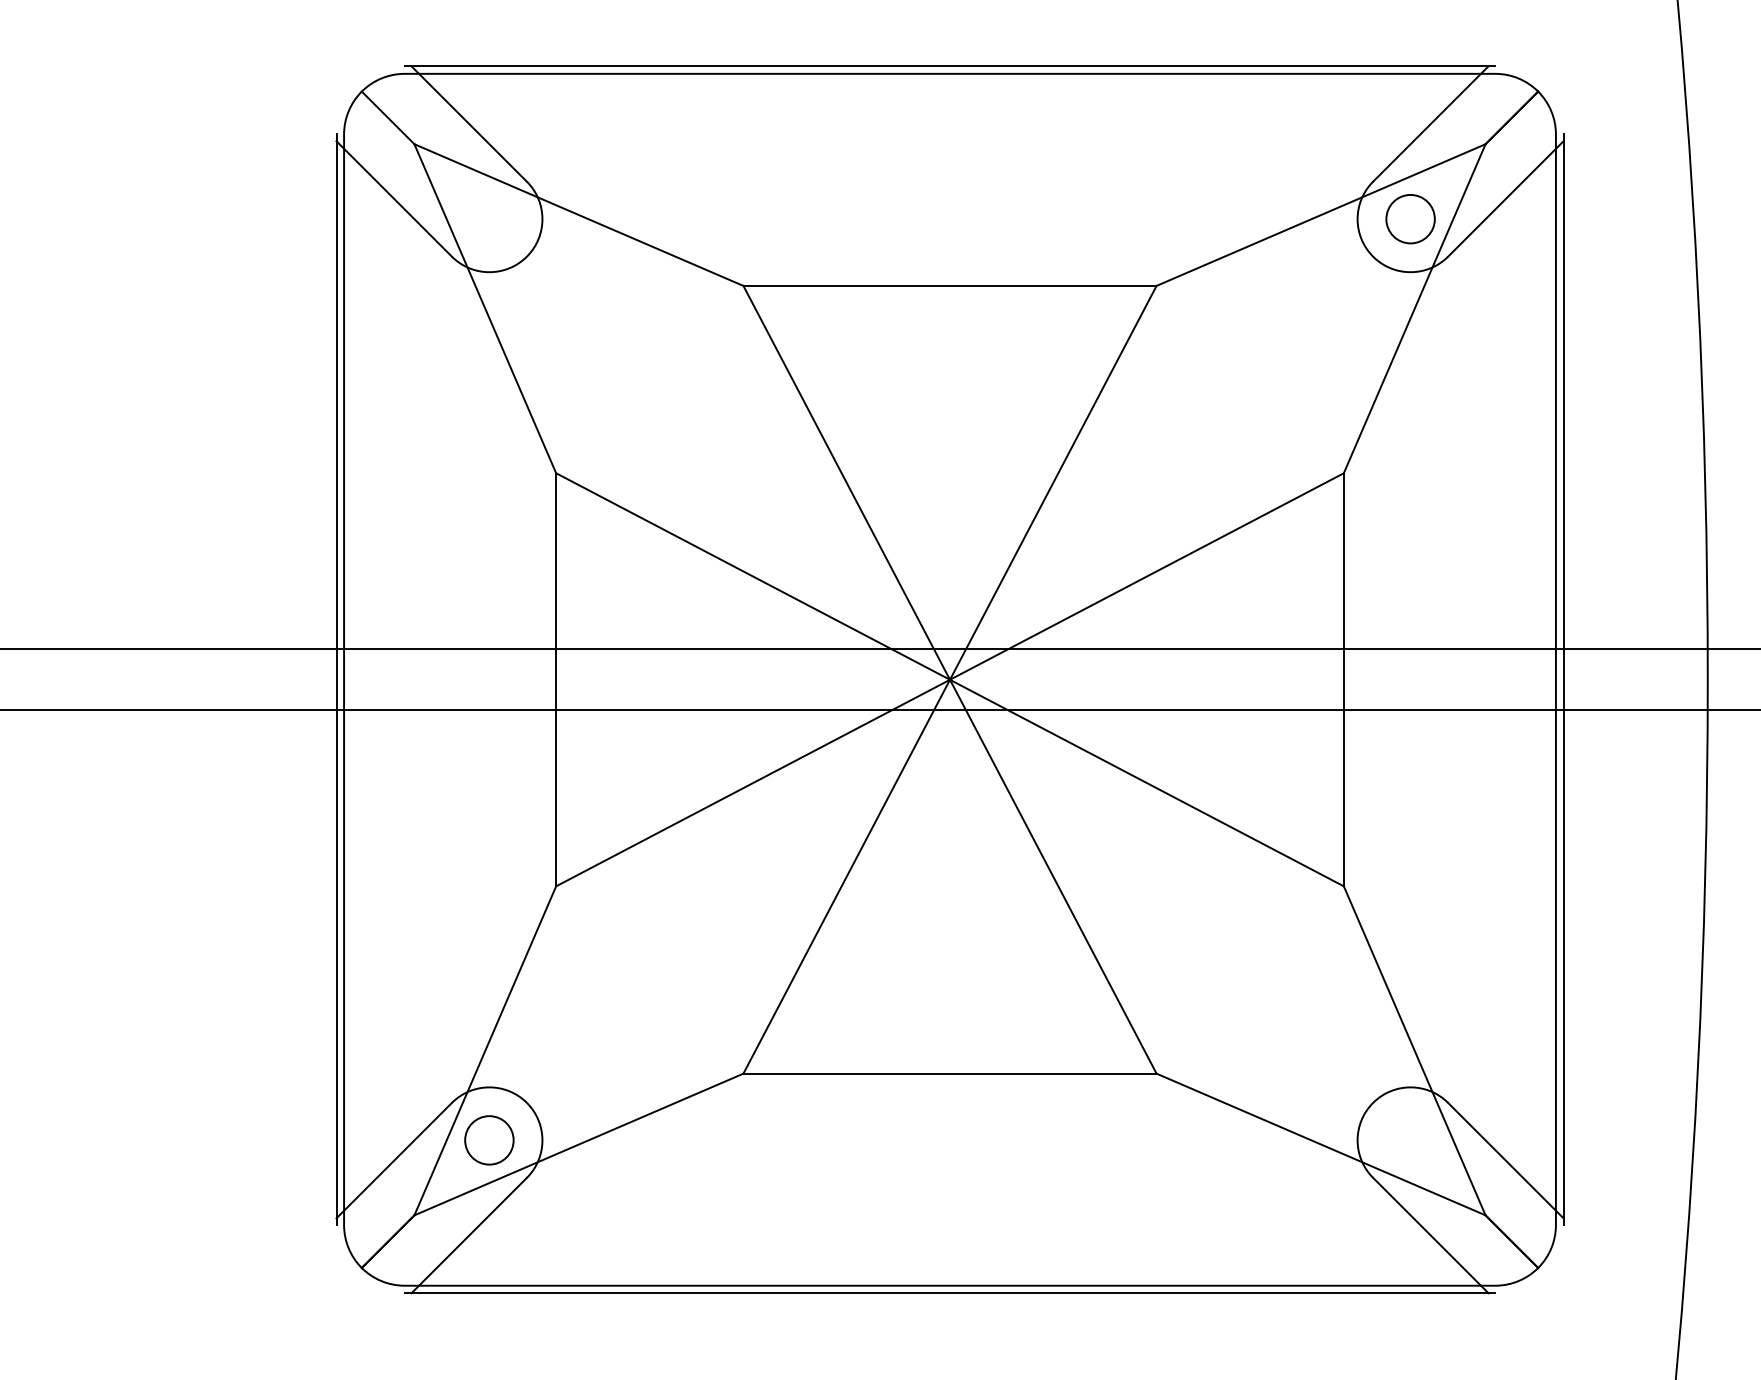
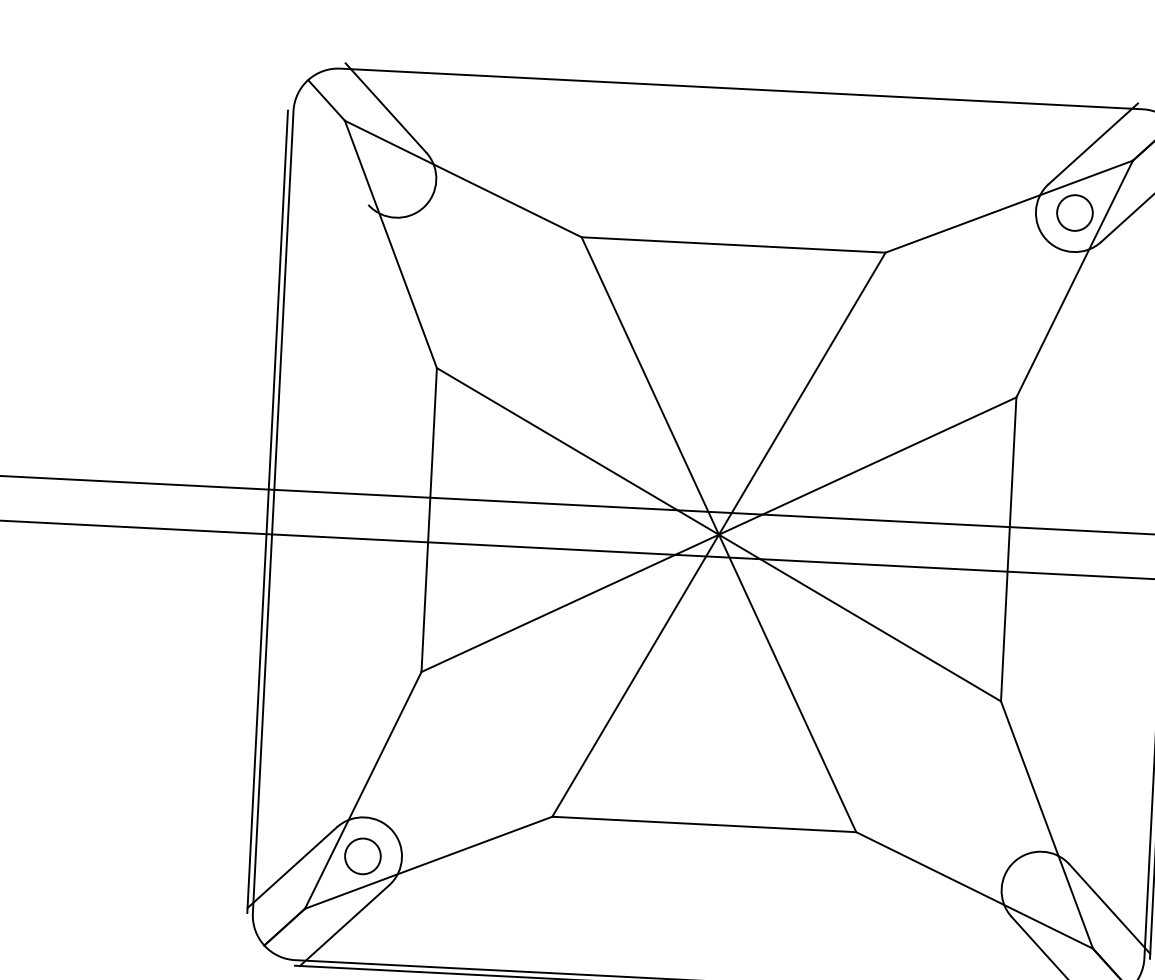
line: (949, 66) -> (741, 83), removed
line: (393, 198) -> (327, 159), removed

